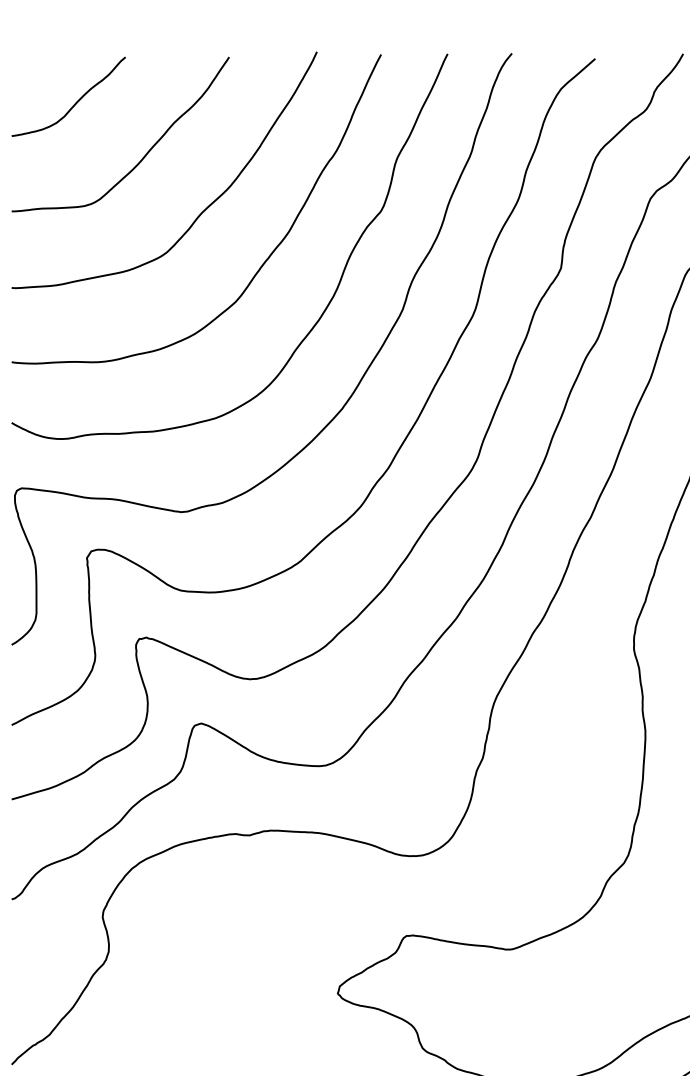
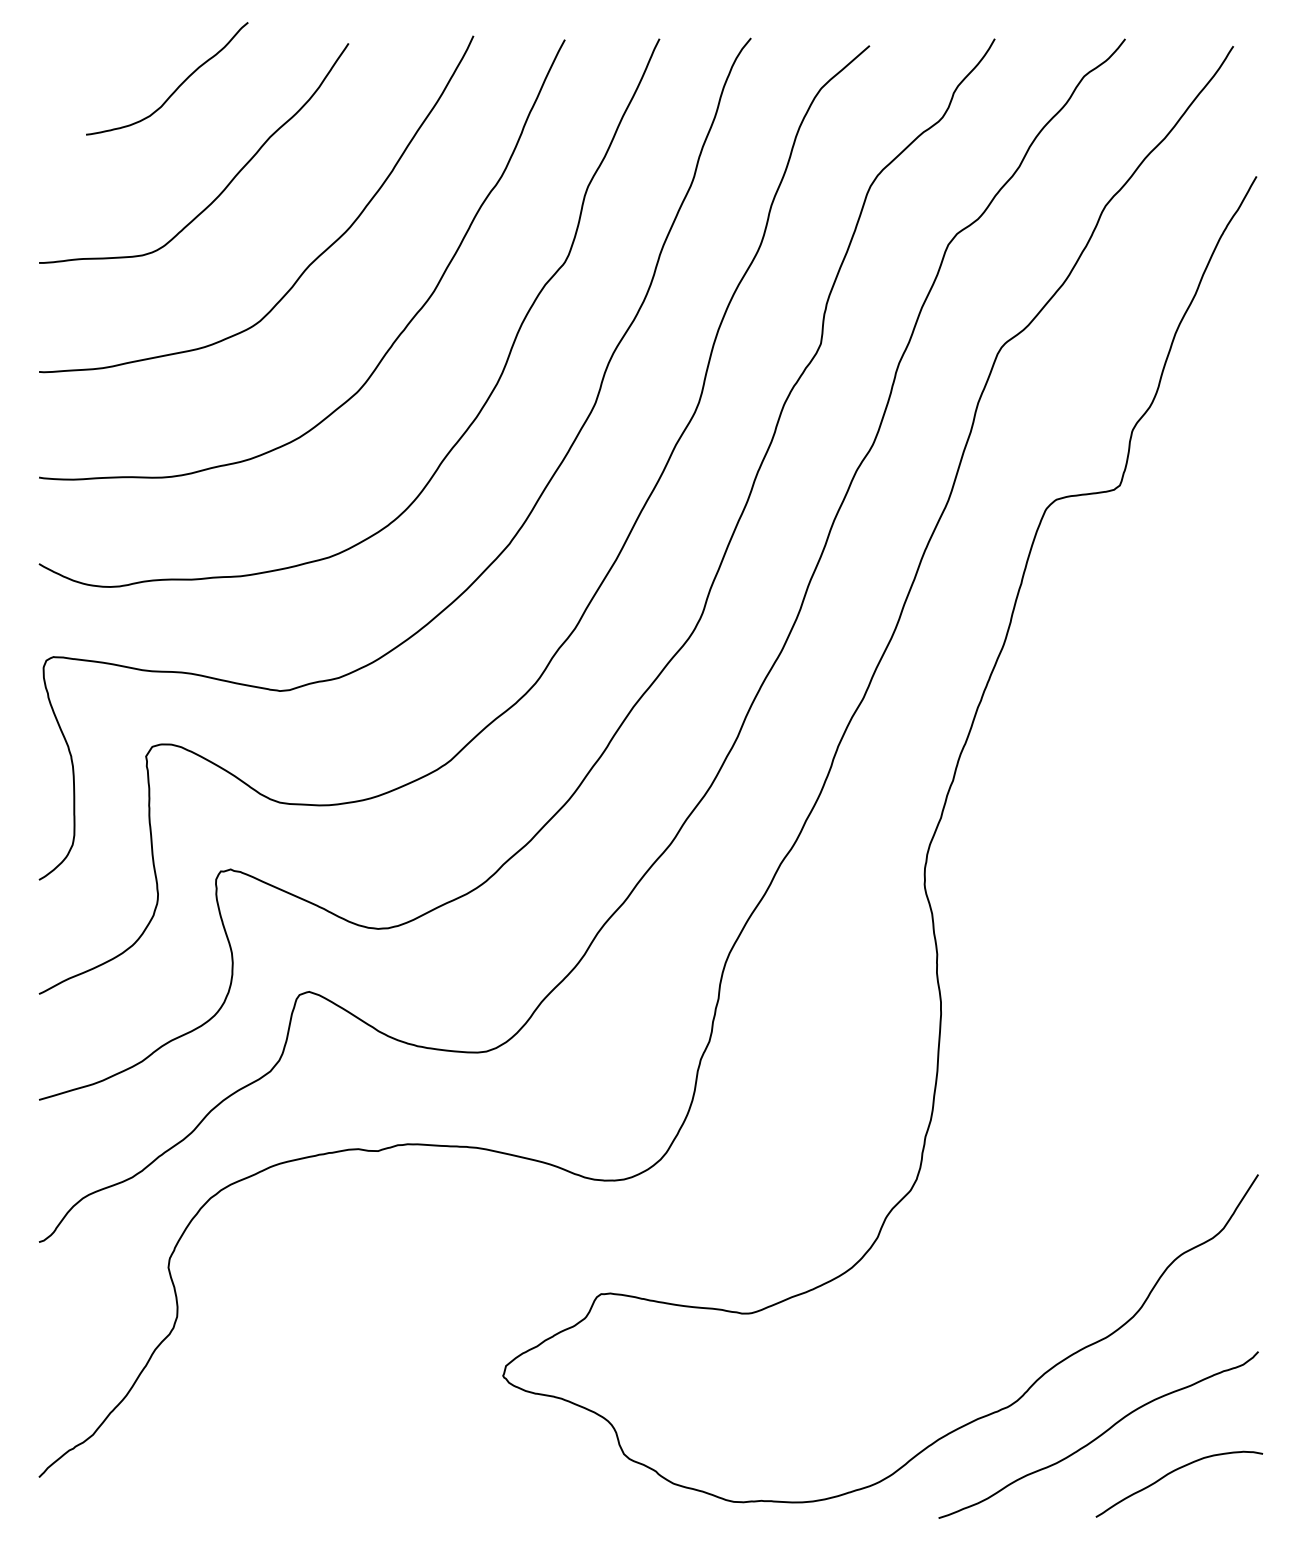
curve: (76, 101) -> (178, 85), moved

